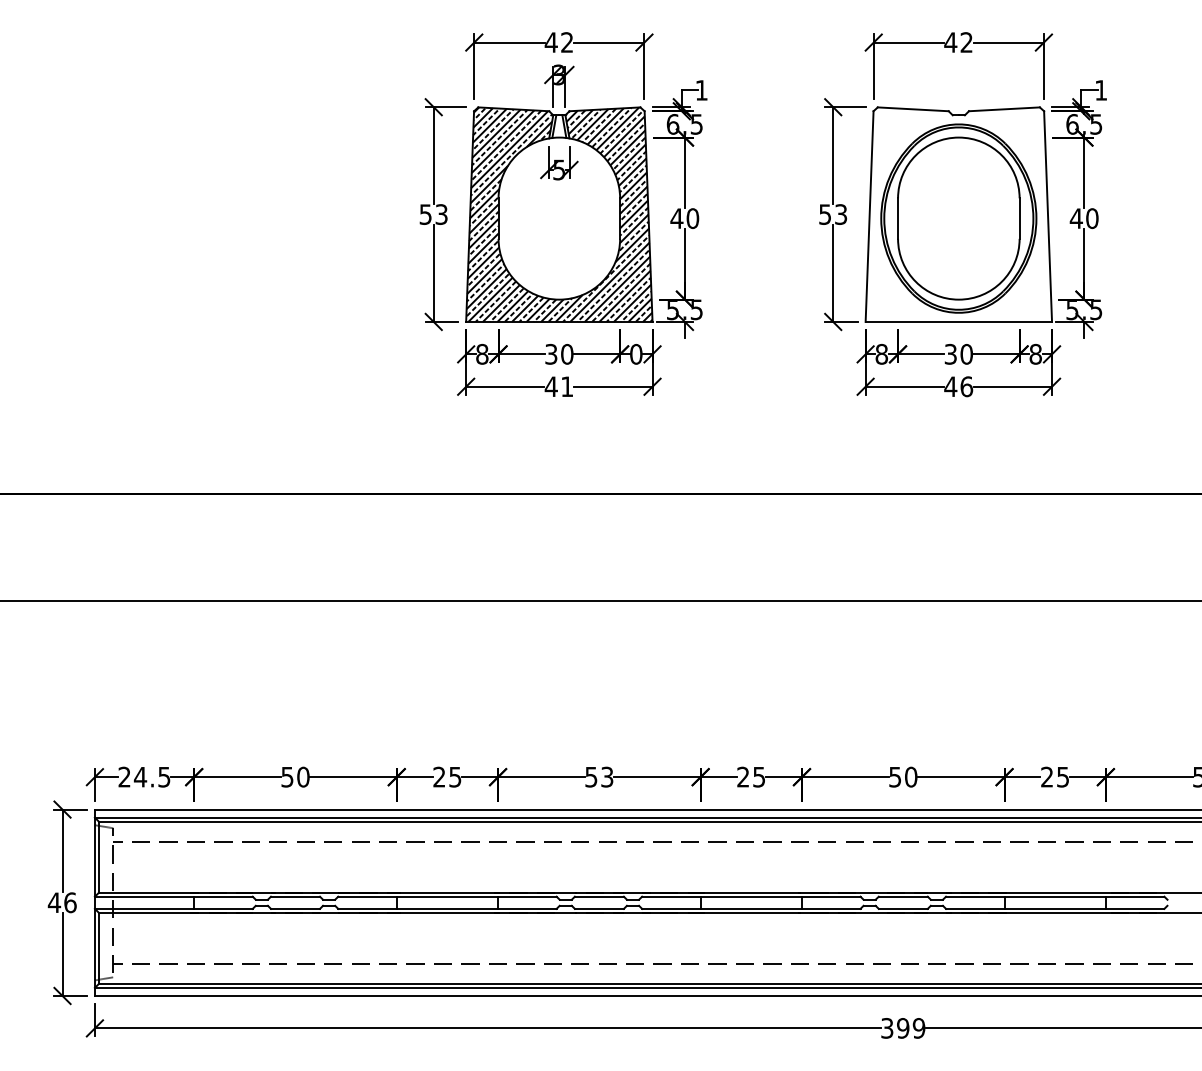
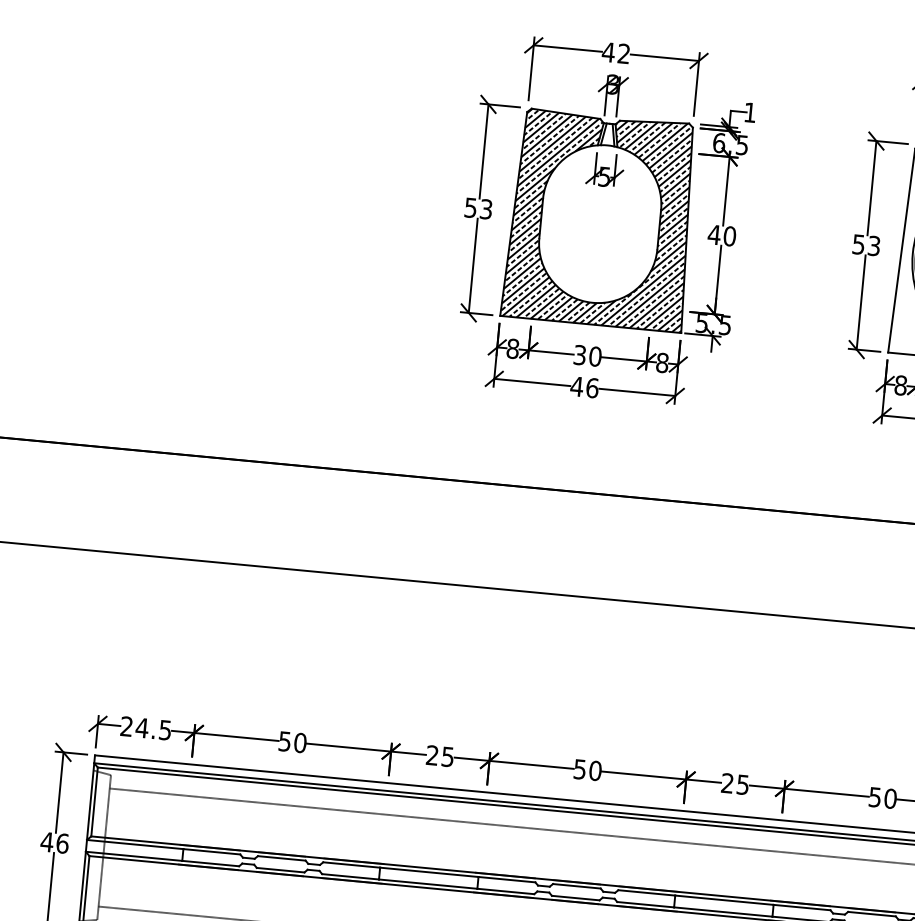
text: (636, 354) -> (662, 363), 0 -> 8
text: (567, 386) -> (592, 387), 41 -> 46
text: (607, 776) -> (595, 770), 53 -> 50

